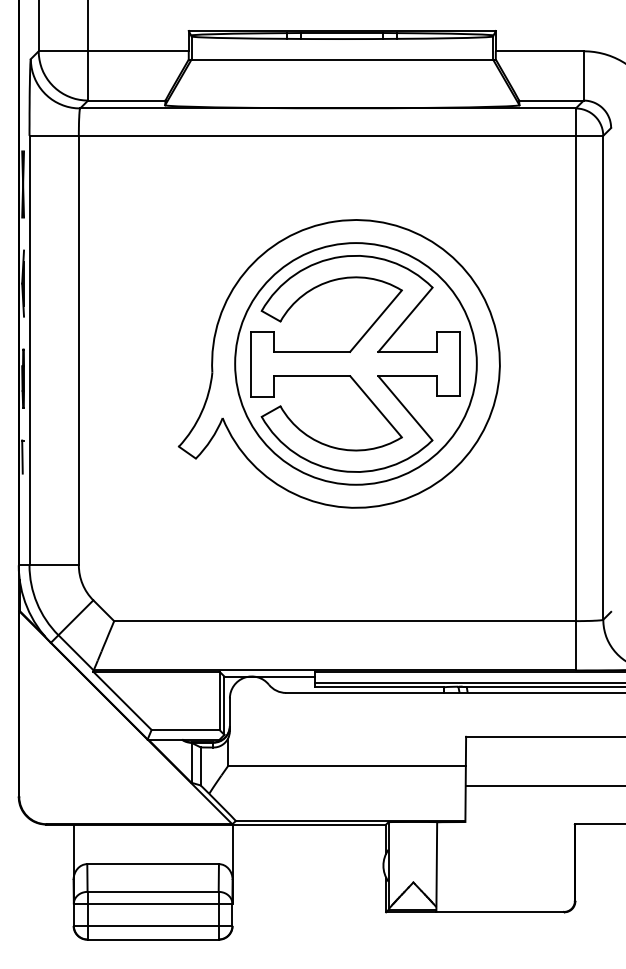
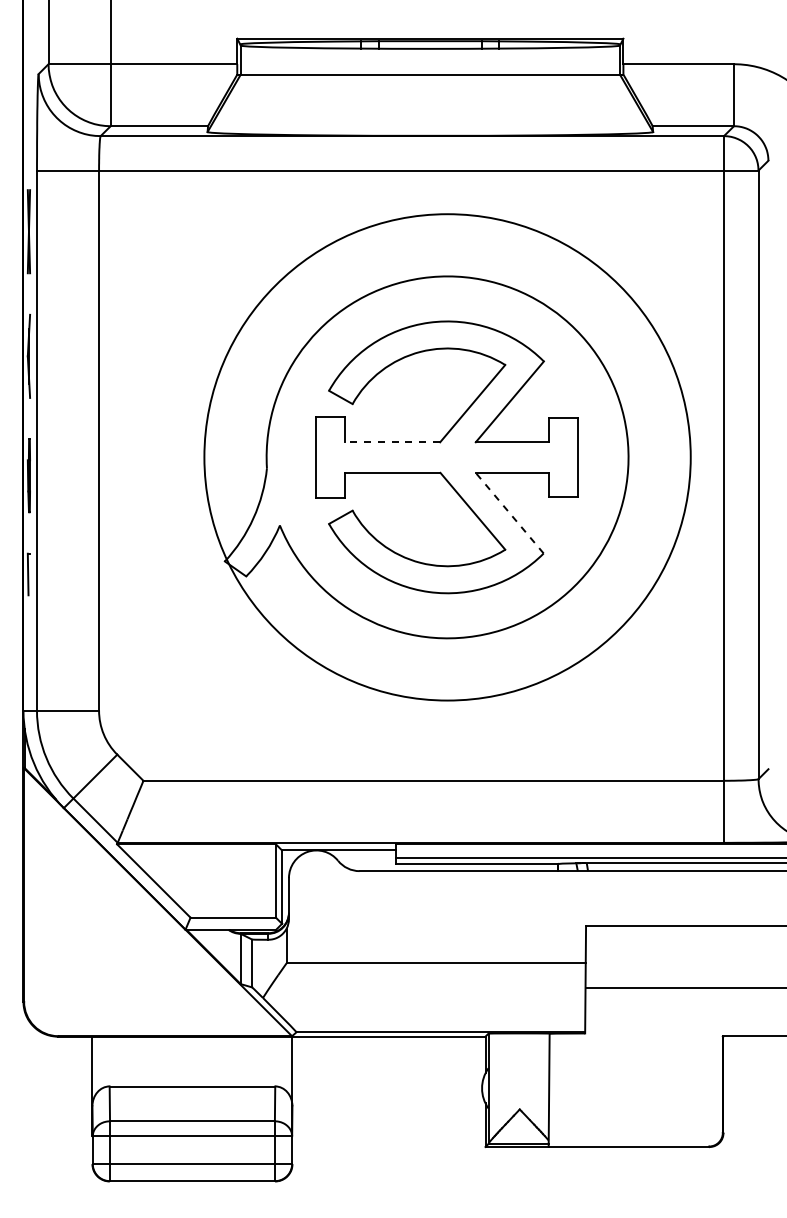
line: (312, 352) -> (392, 442), solid -> dashed
circle: (355, 364) -> (447, 457), size x1.6
line: (405, 408) -> (509, 513), solid -> dashed

